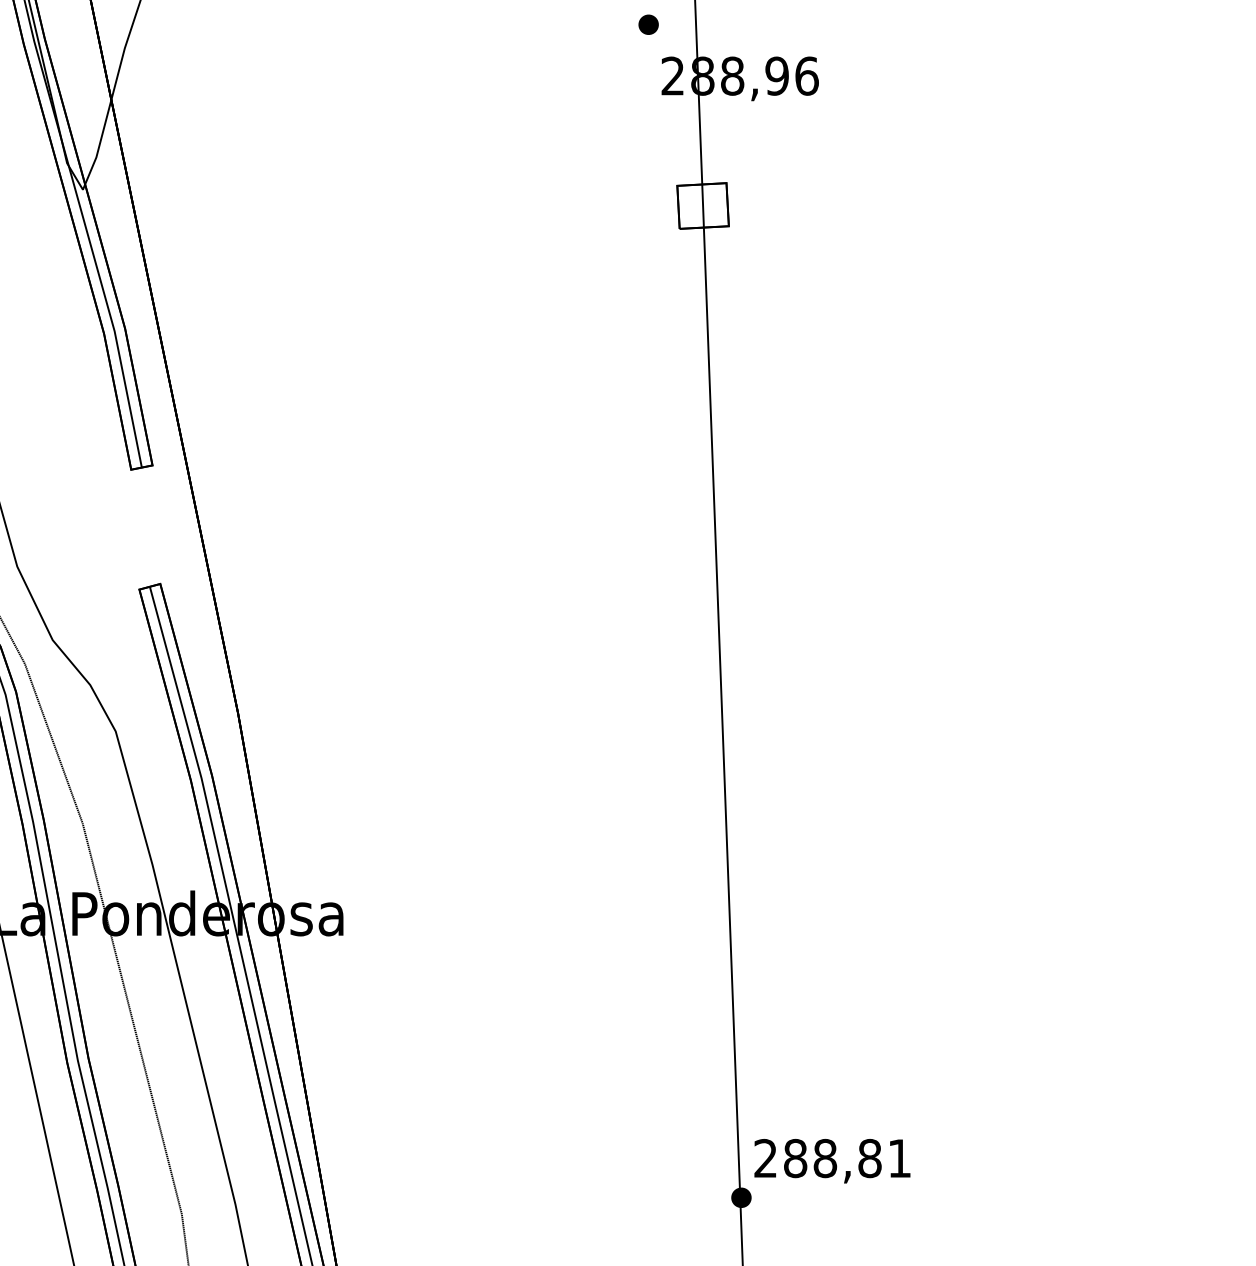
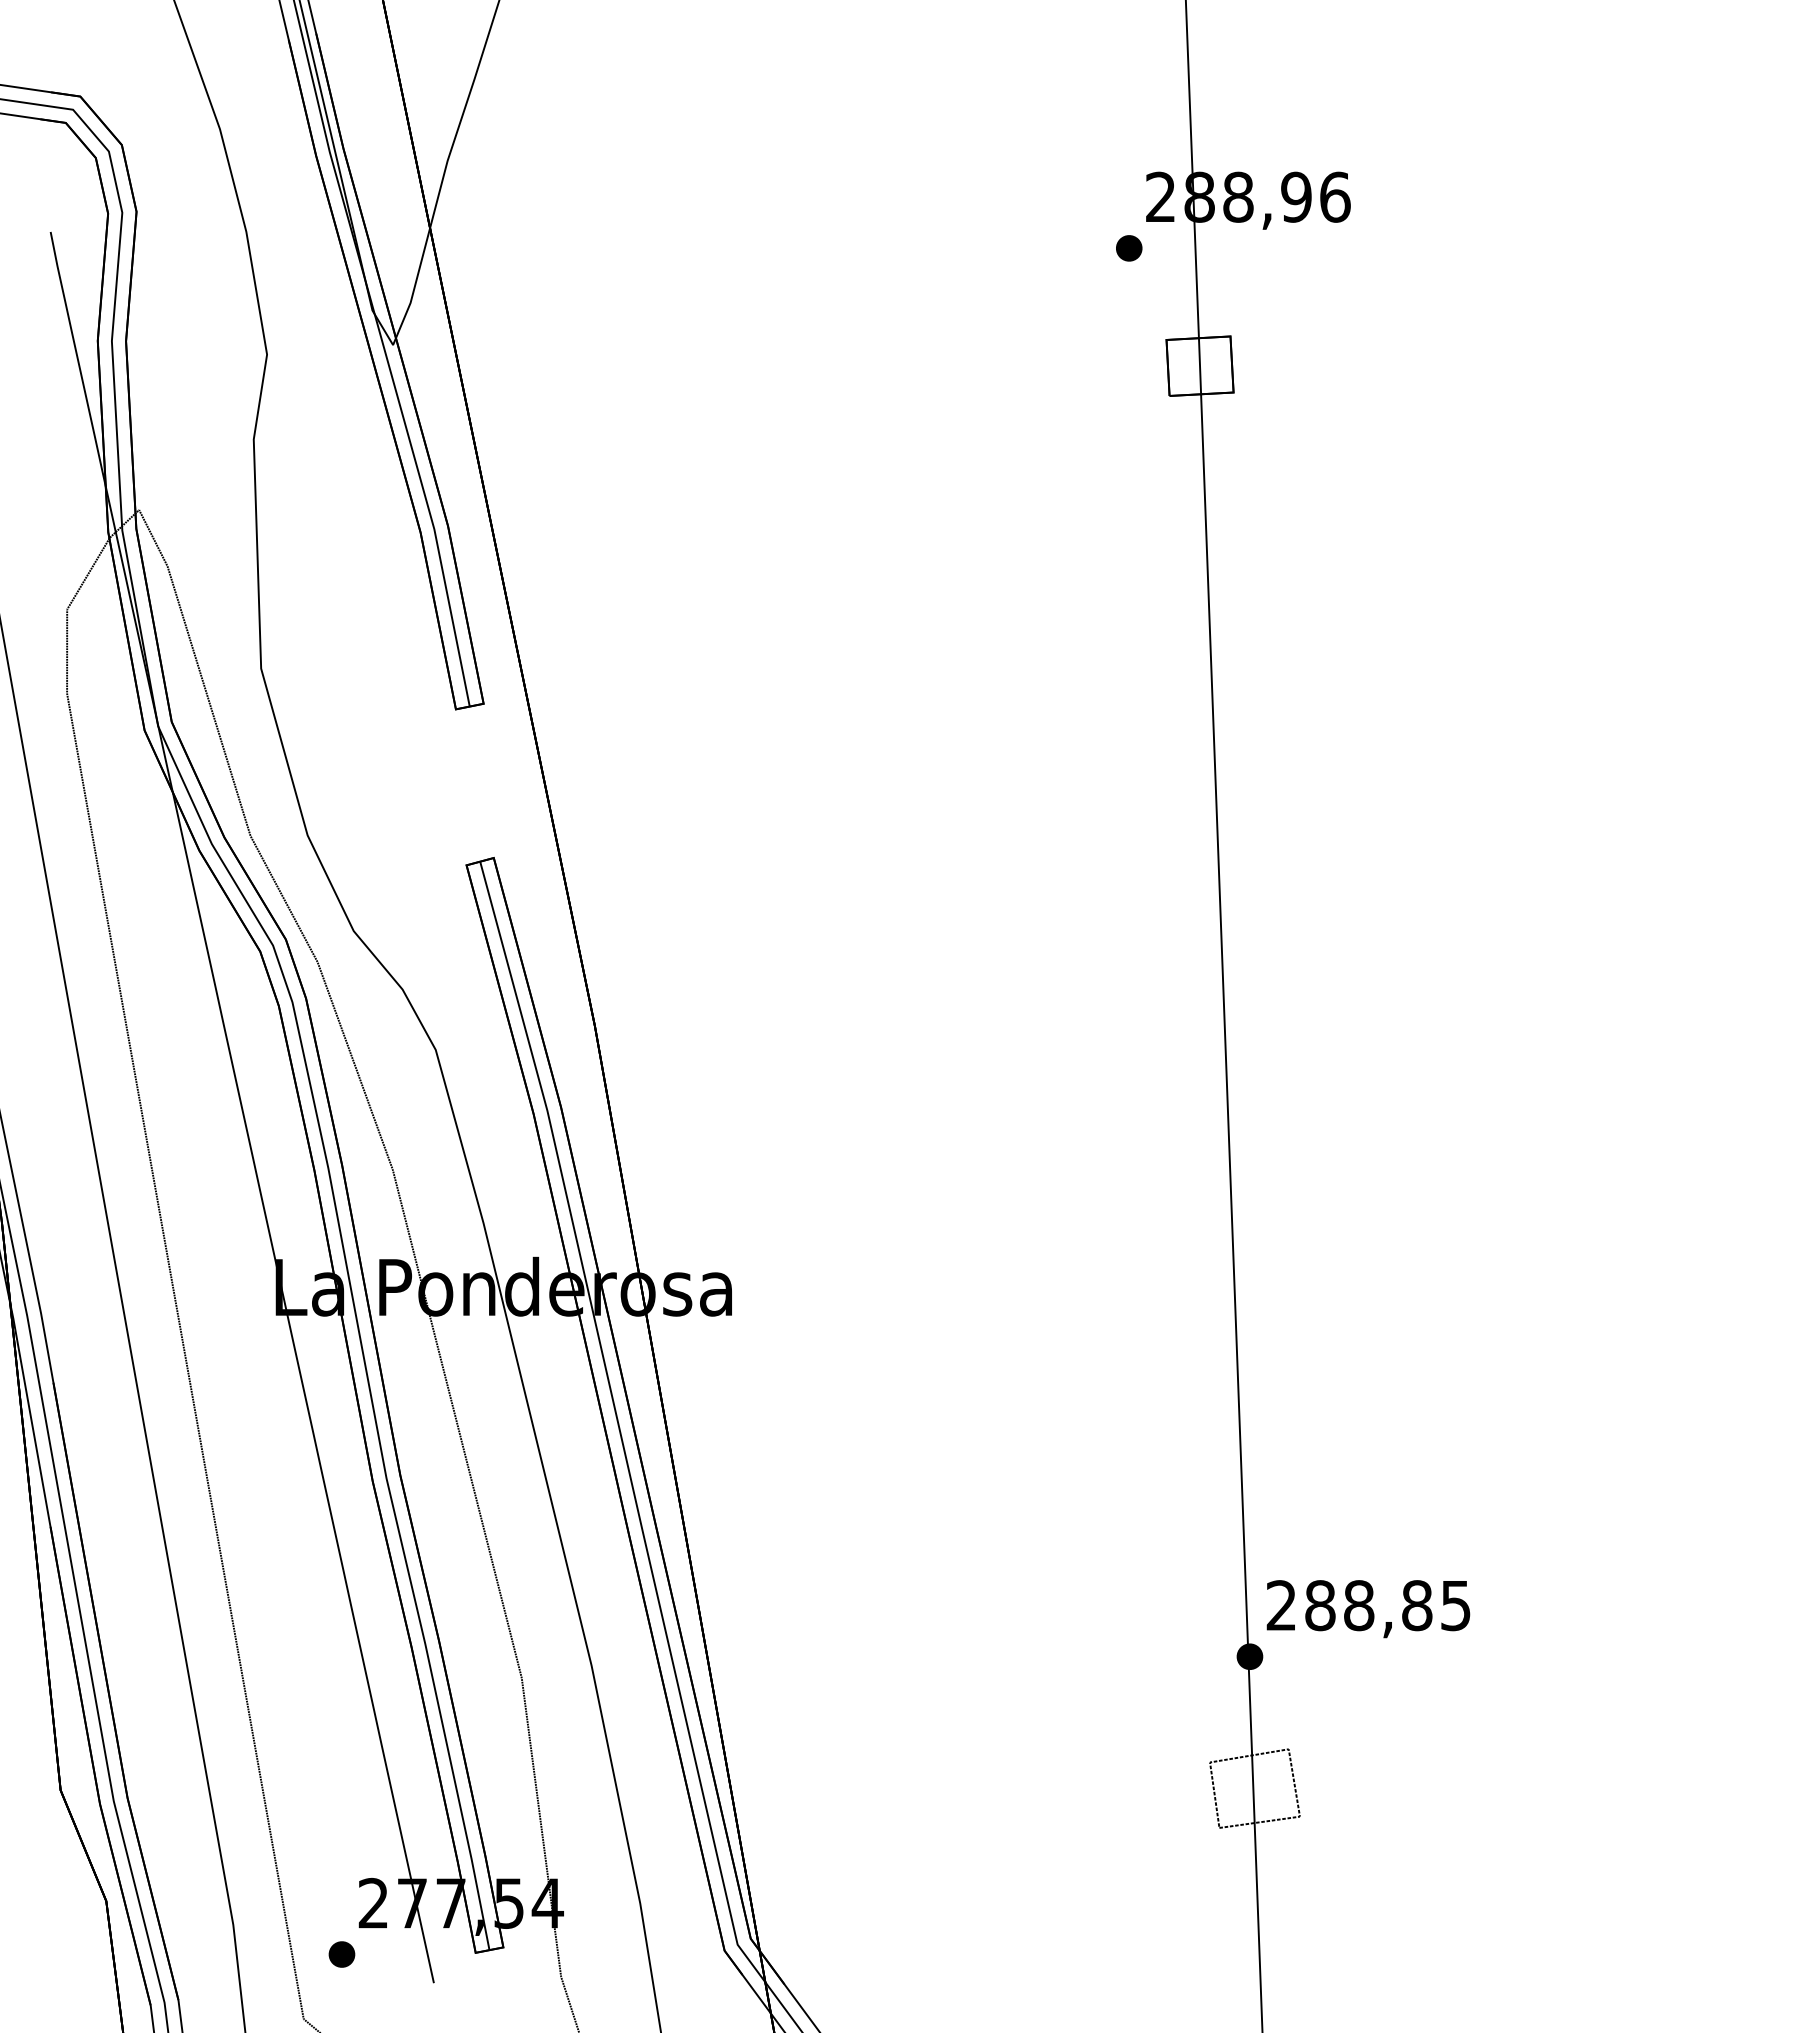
part: (648, 24) -> (1129, 248), moved
text: (899, 1159) -> (1455, 1606), 288,81 -> 288,85

